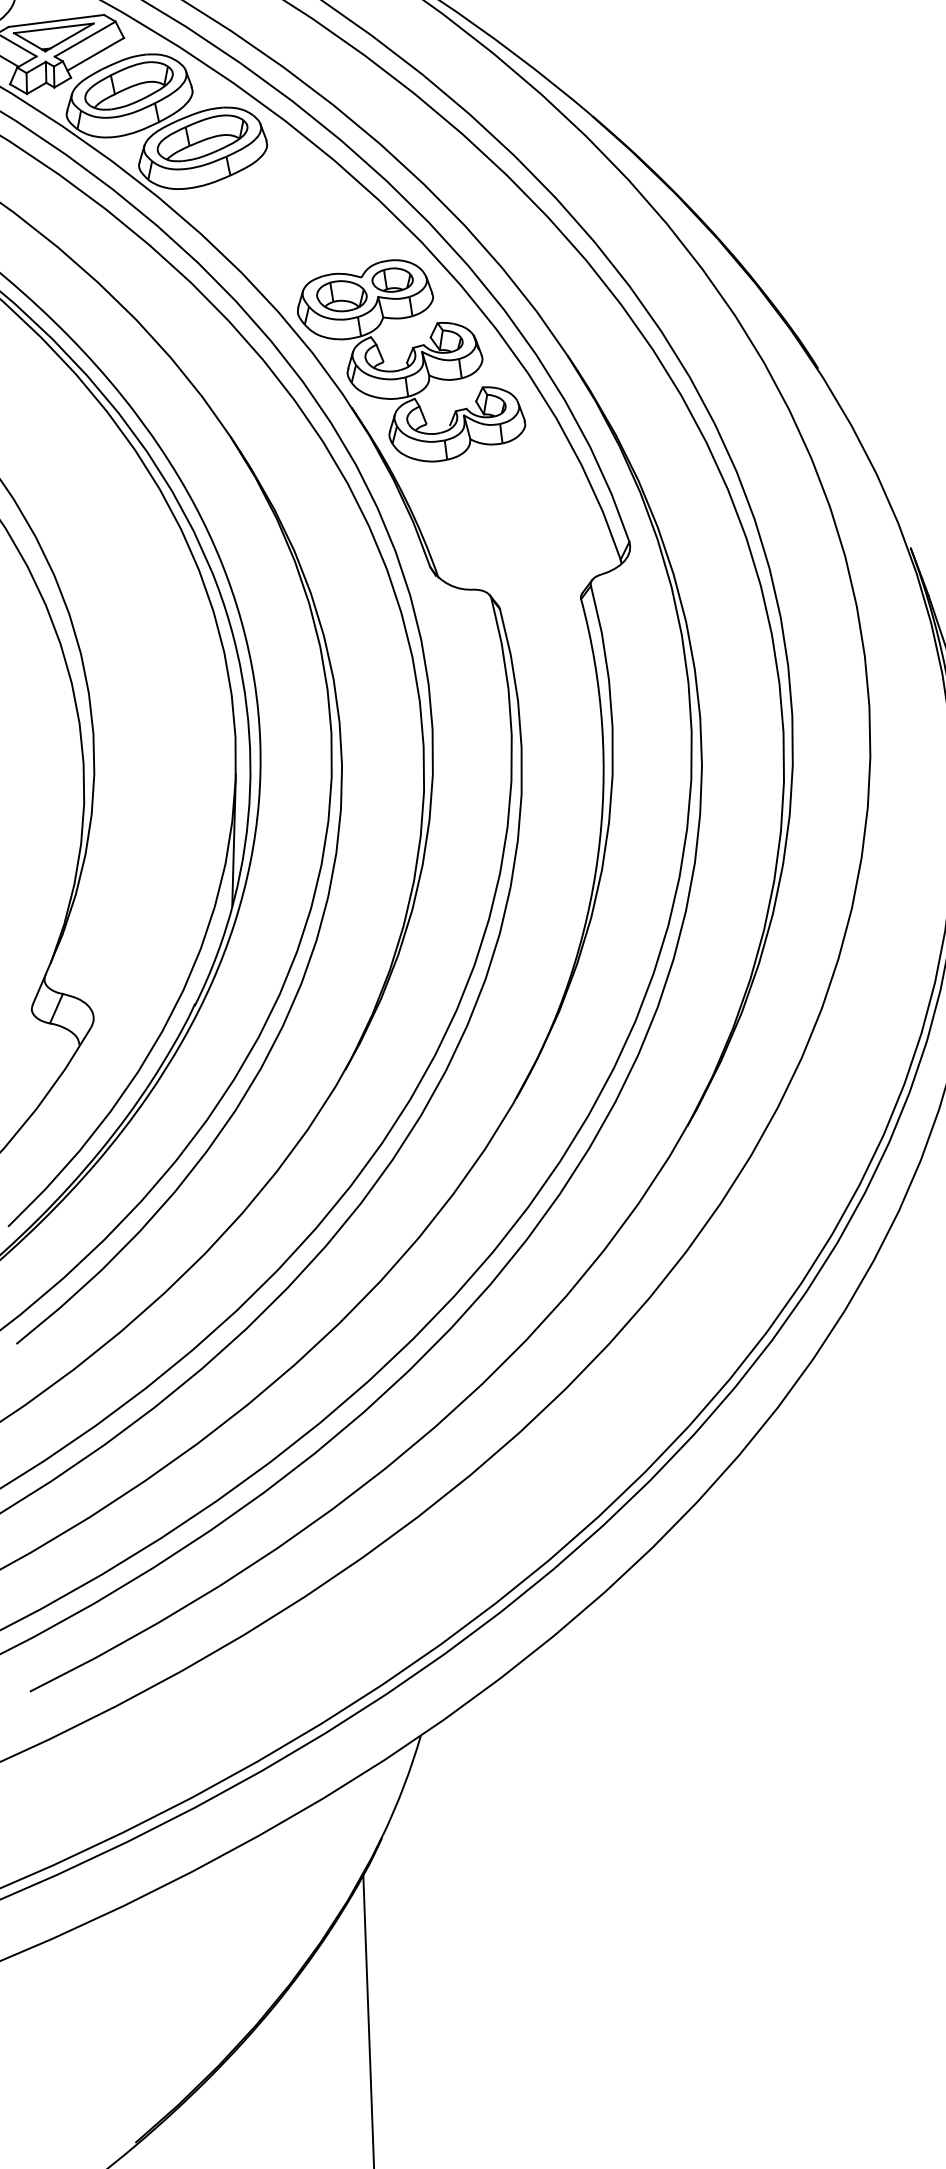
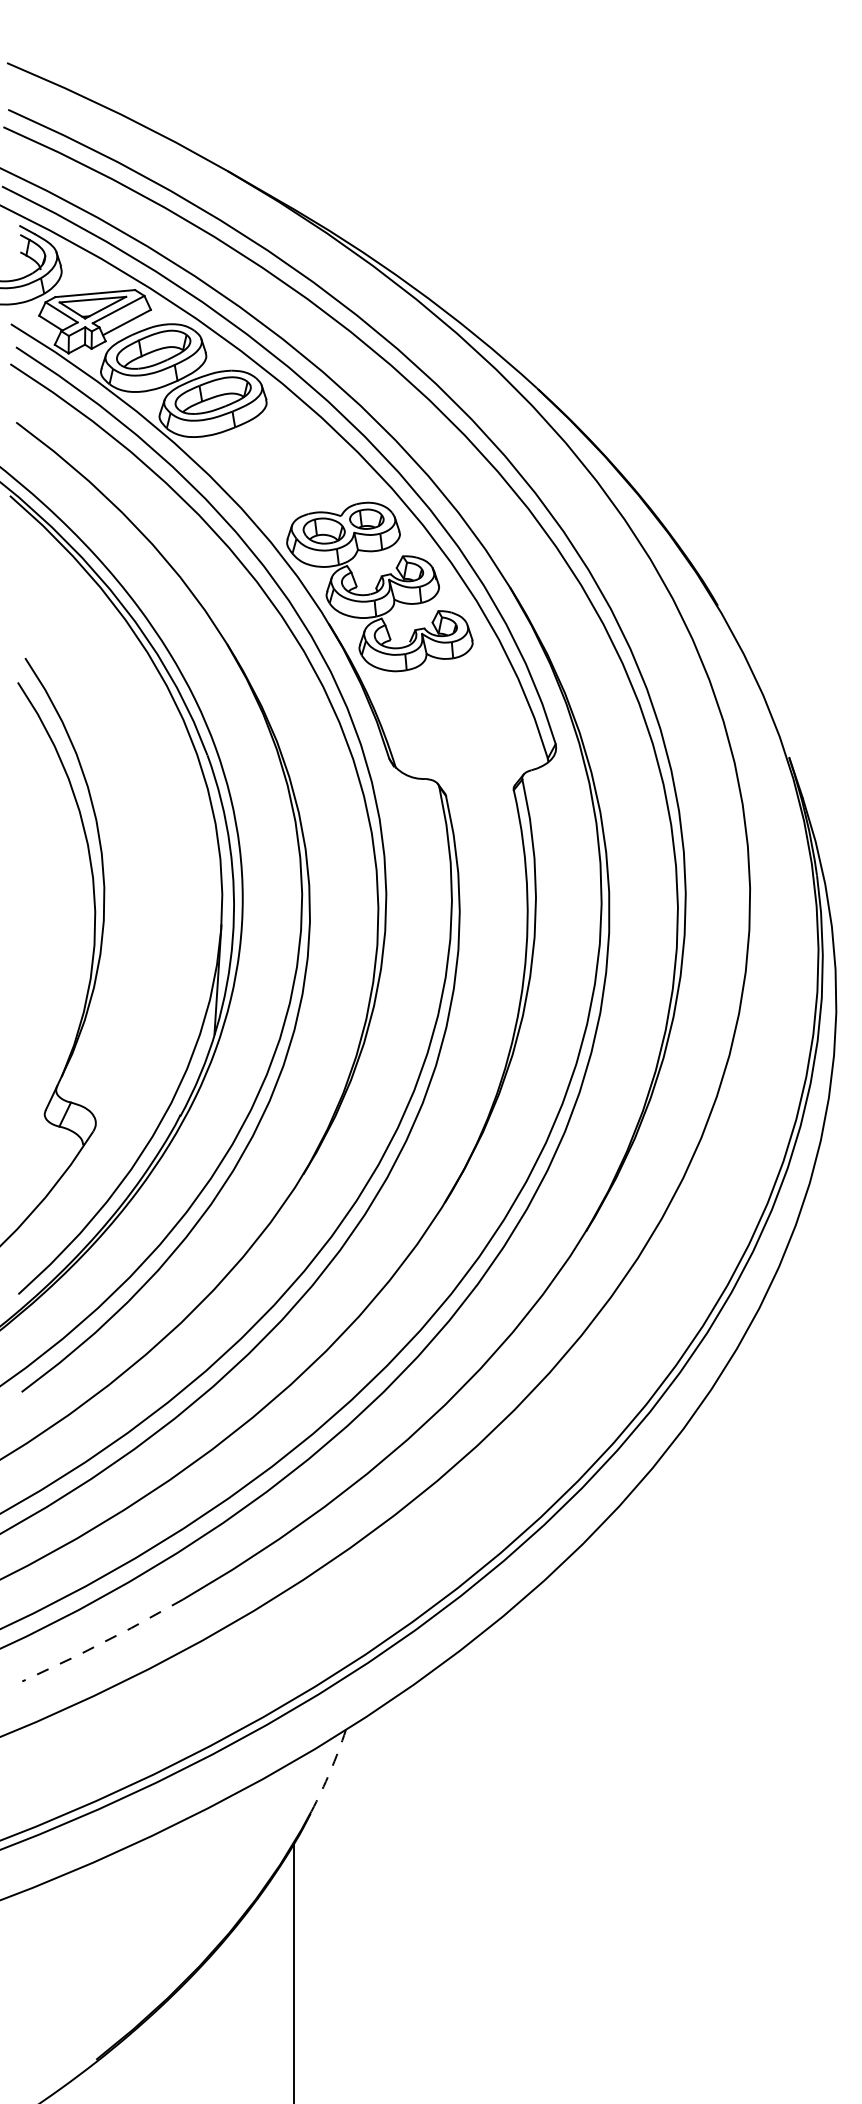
line: (125, 1641) -> (103, 1642), solid -> dashed
arc: (404, 1786) -> (330, 1771), solid -> dashed

